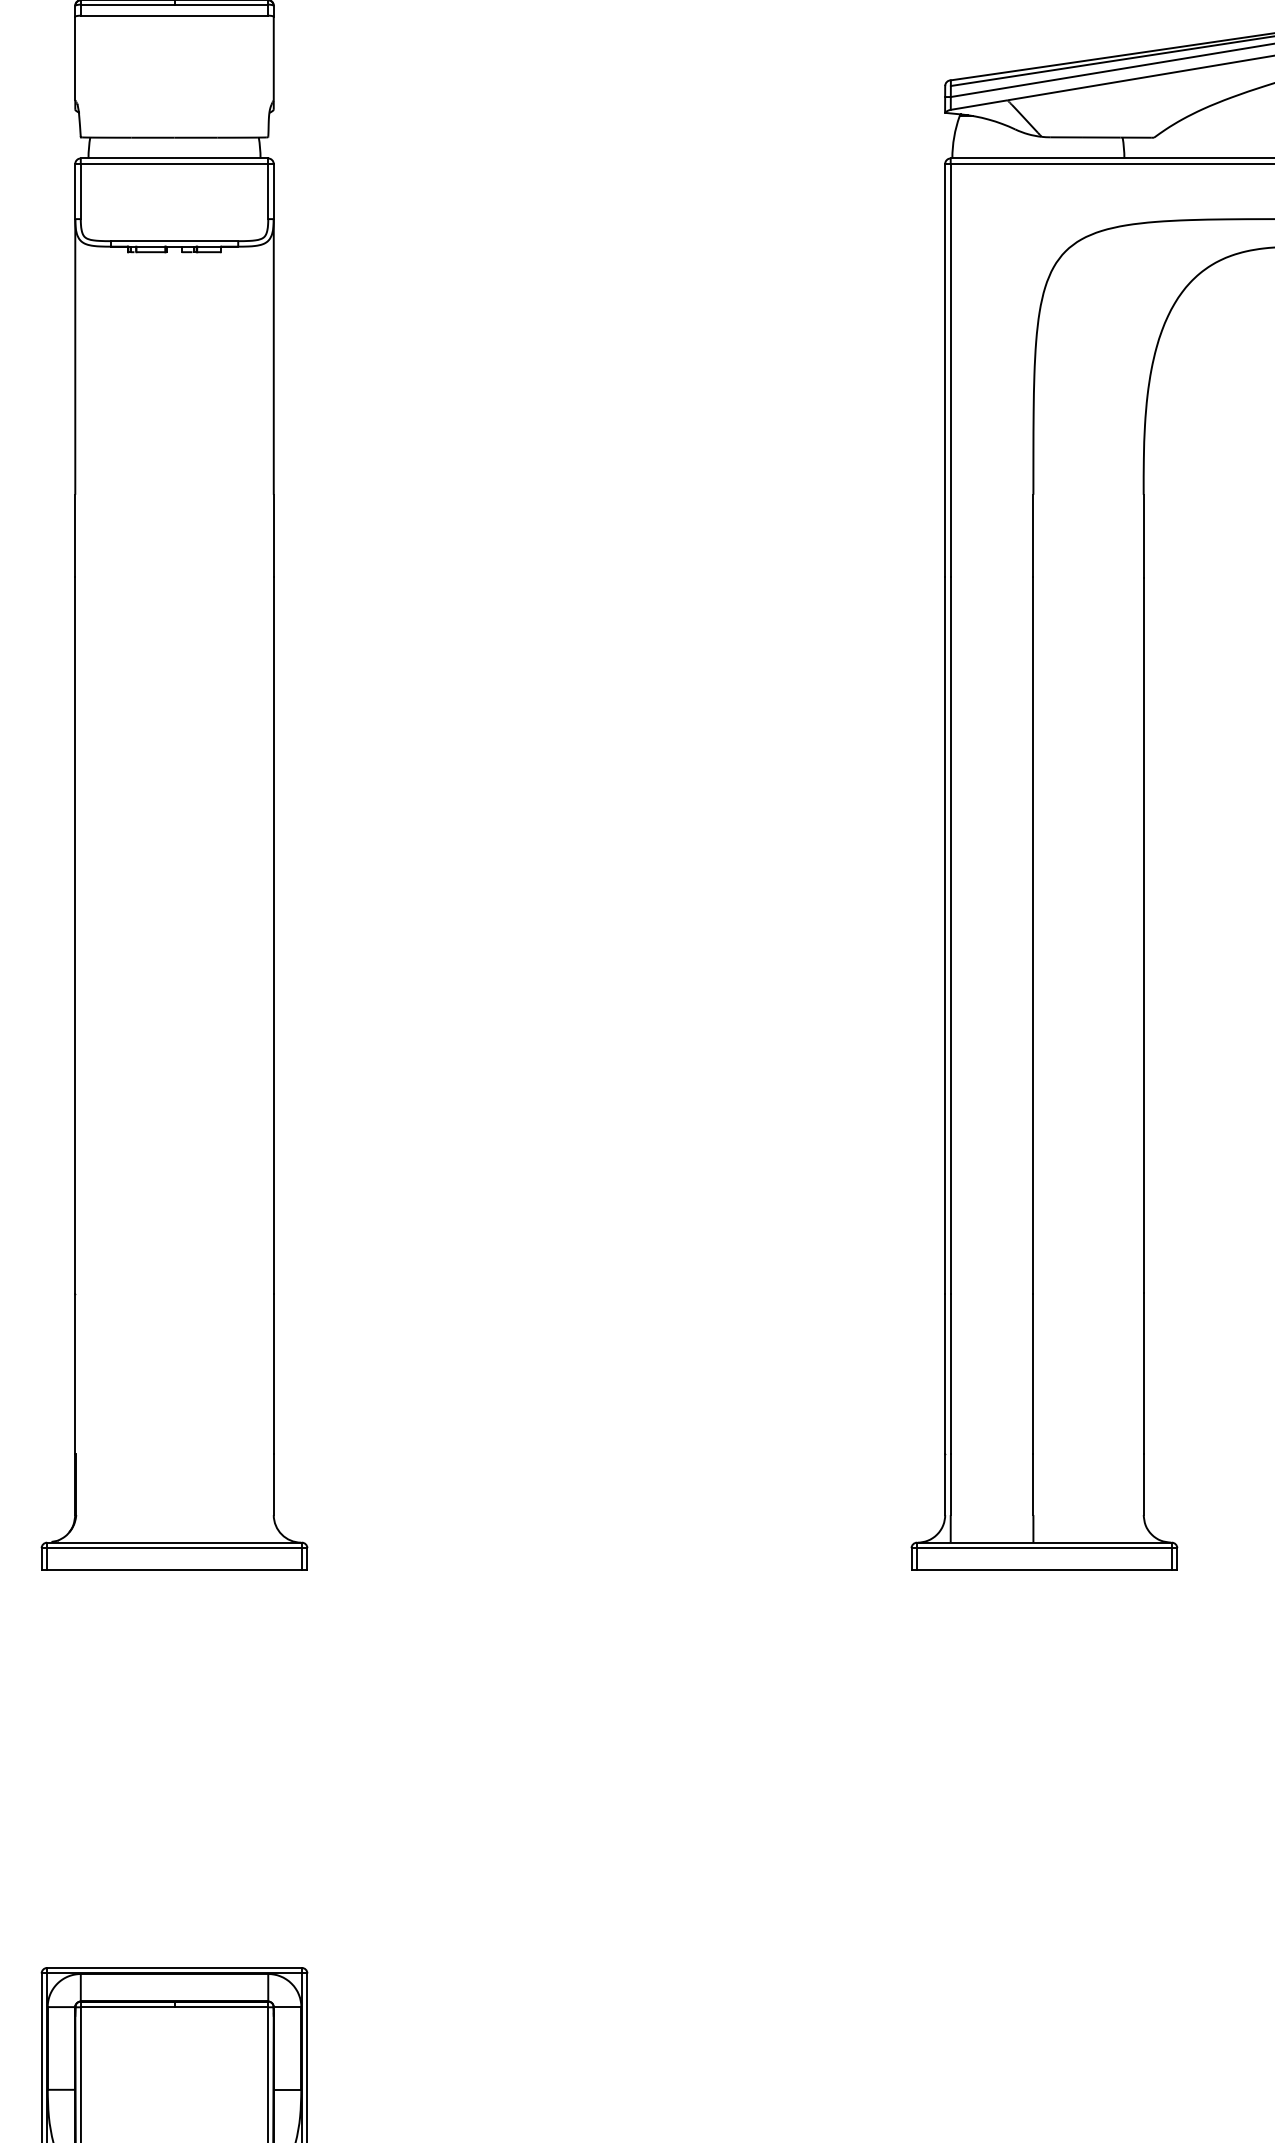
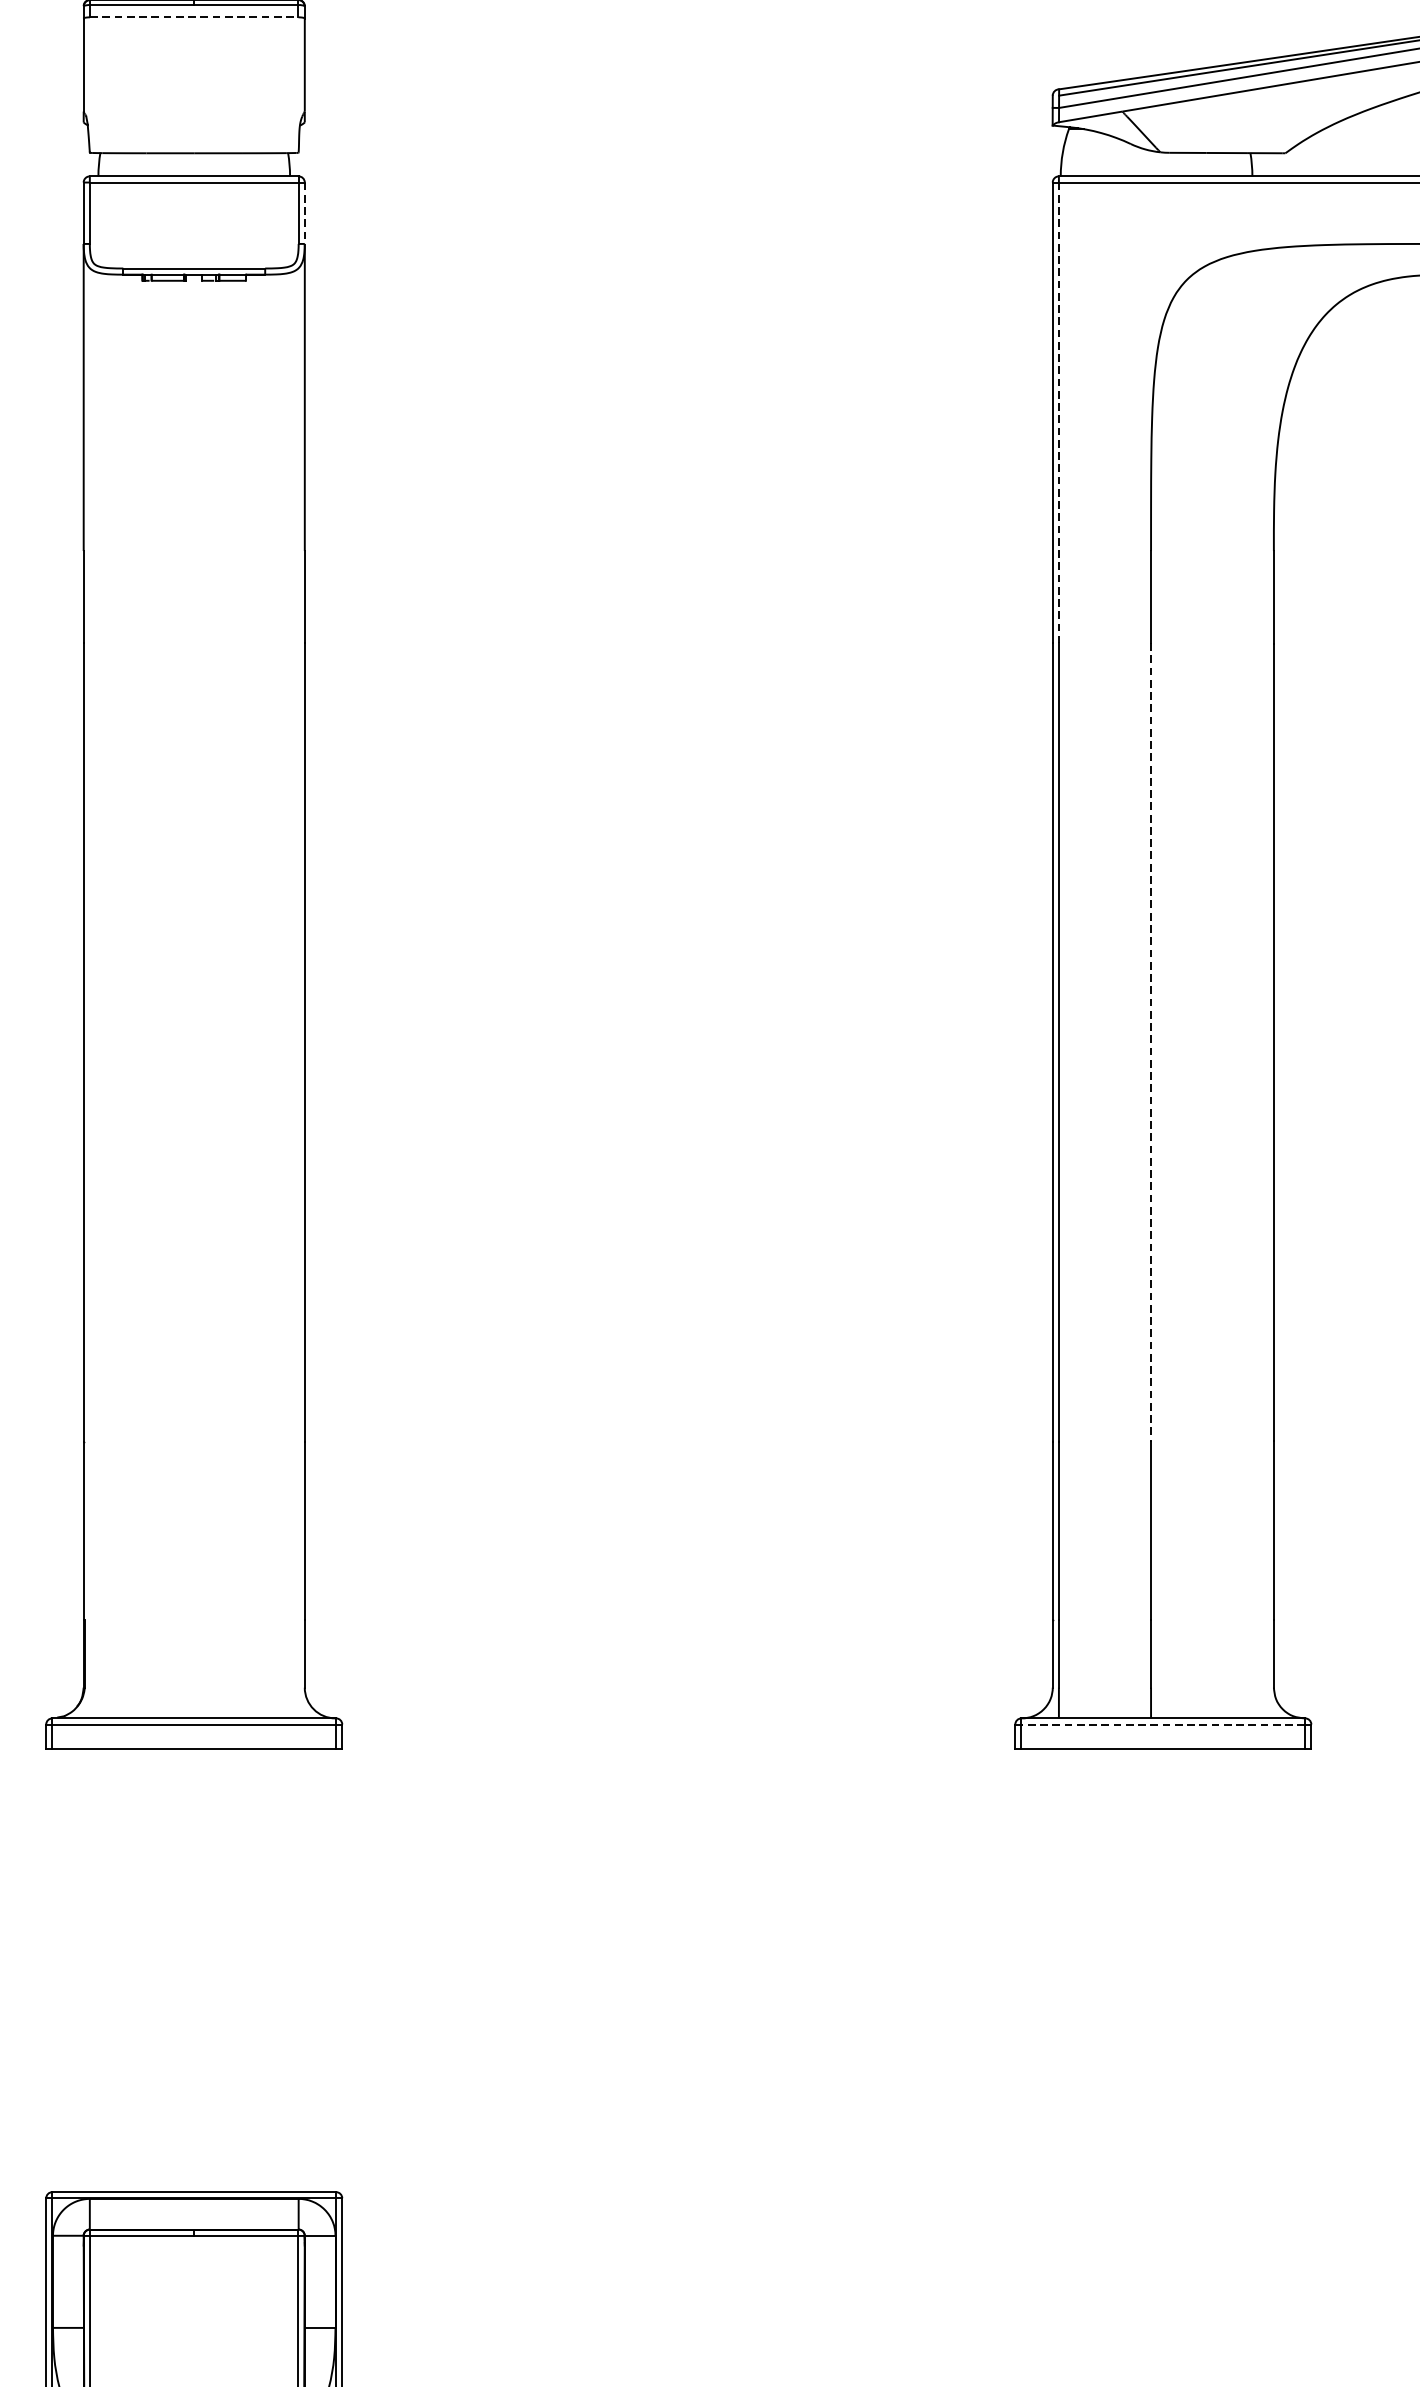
line: (174, 15) -> (194, 17), solid -> dashed
line: (273, 191) -> (304, 213), solid -> dashed
line: (950, 370) -> (1058, 412), solid -> dashed
line: (1033, 936) -> (1151, 1043), solid -> dashed
line: (1043, 1548) -> (1162, 1724), solid -> dashed

